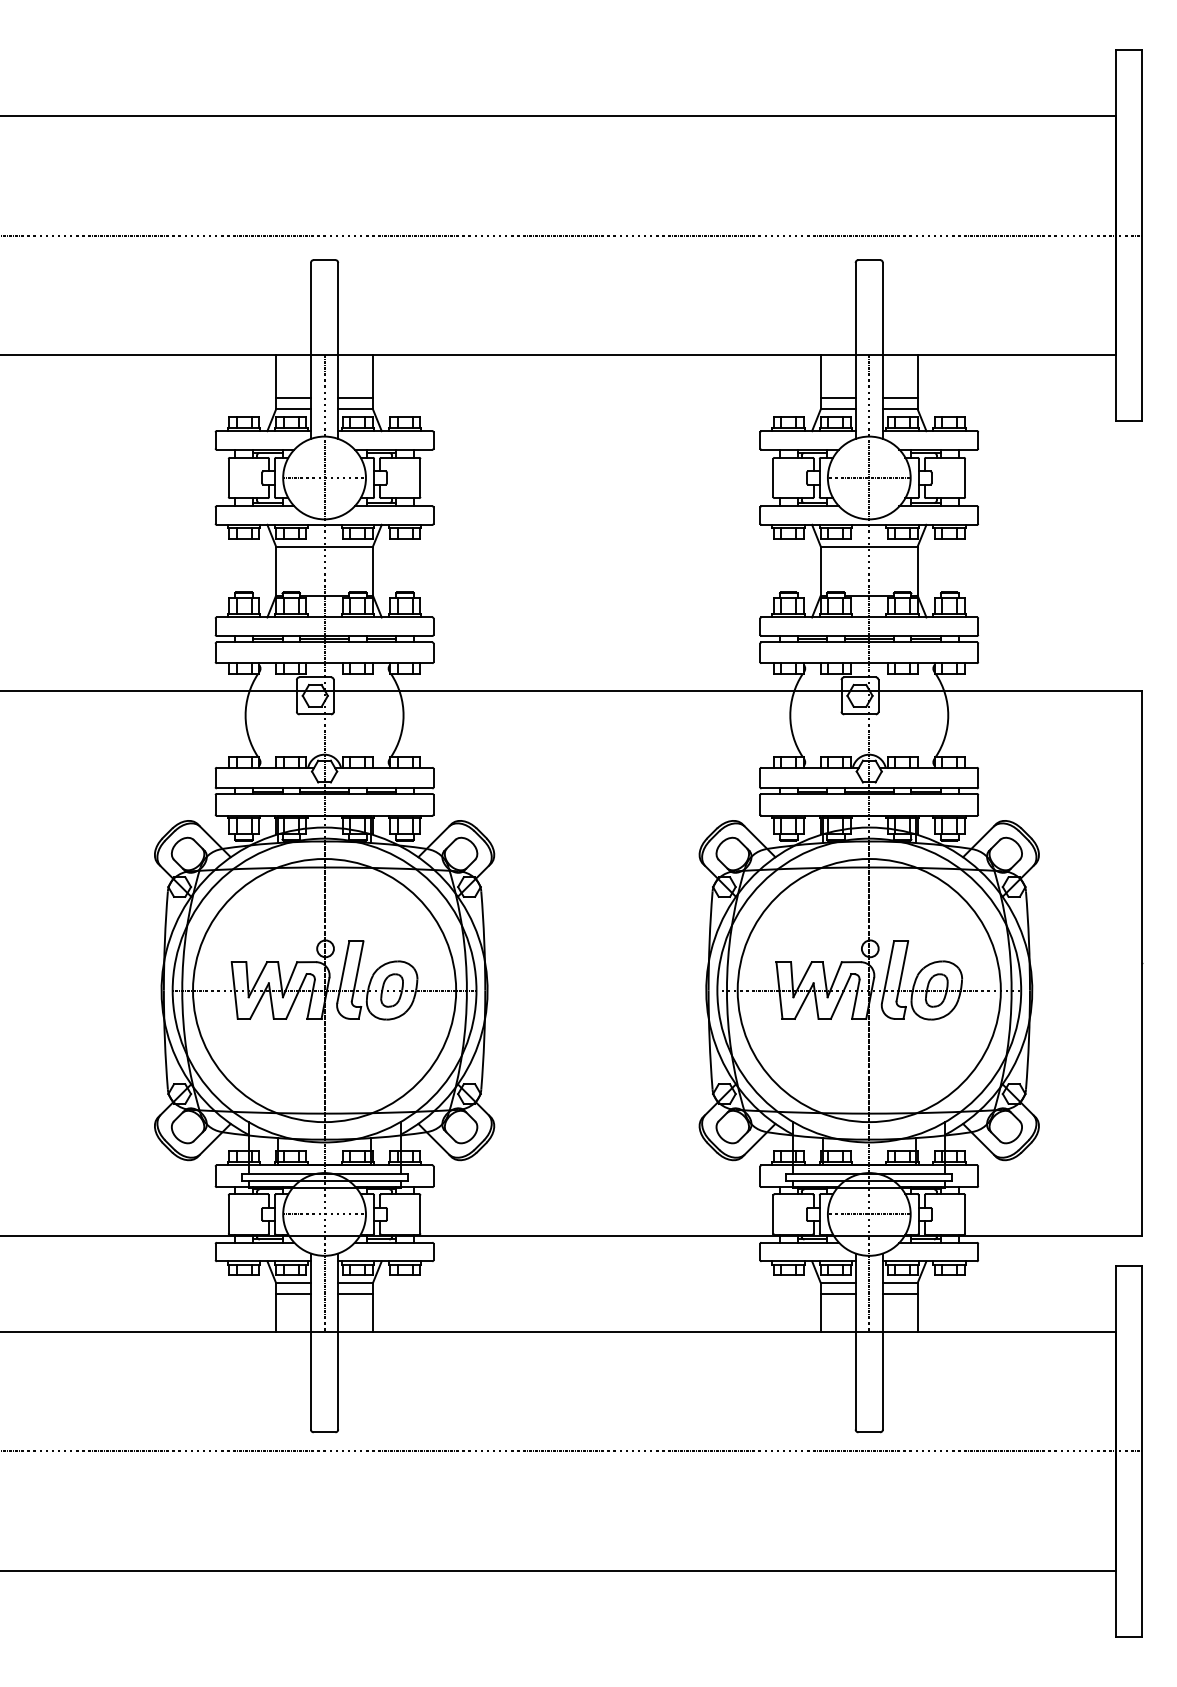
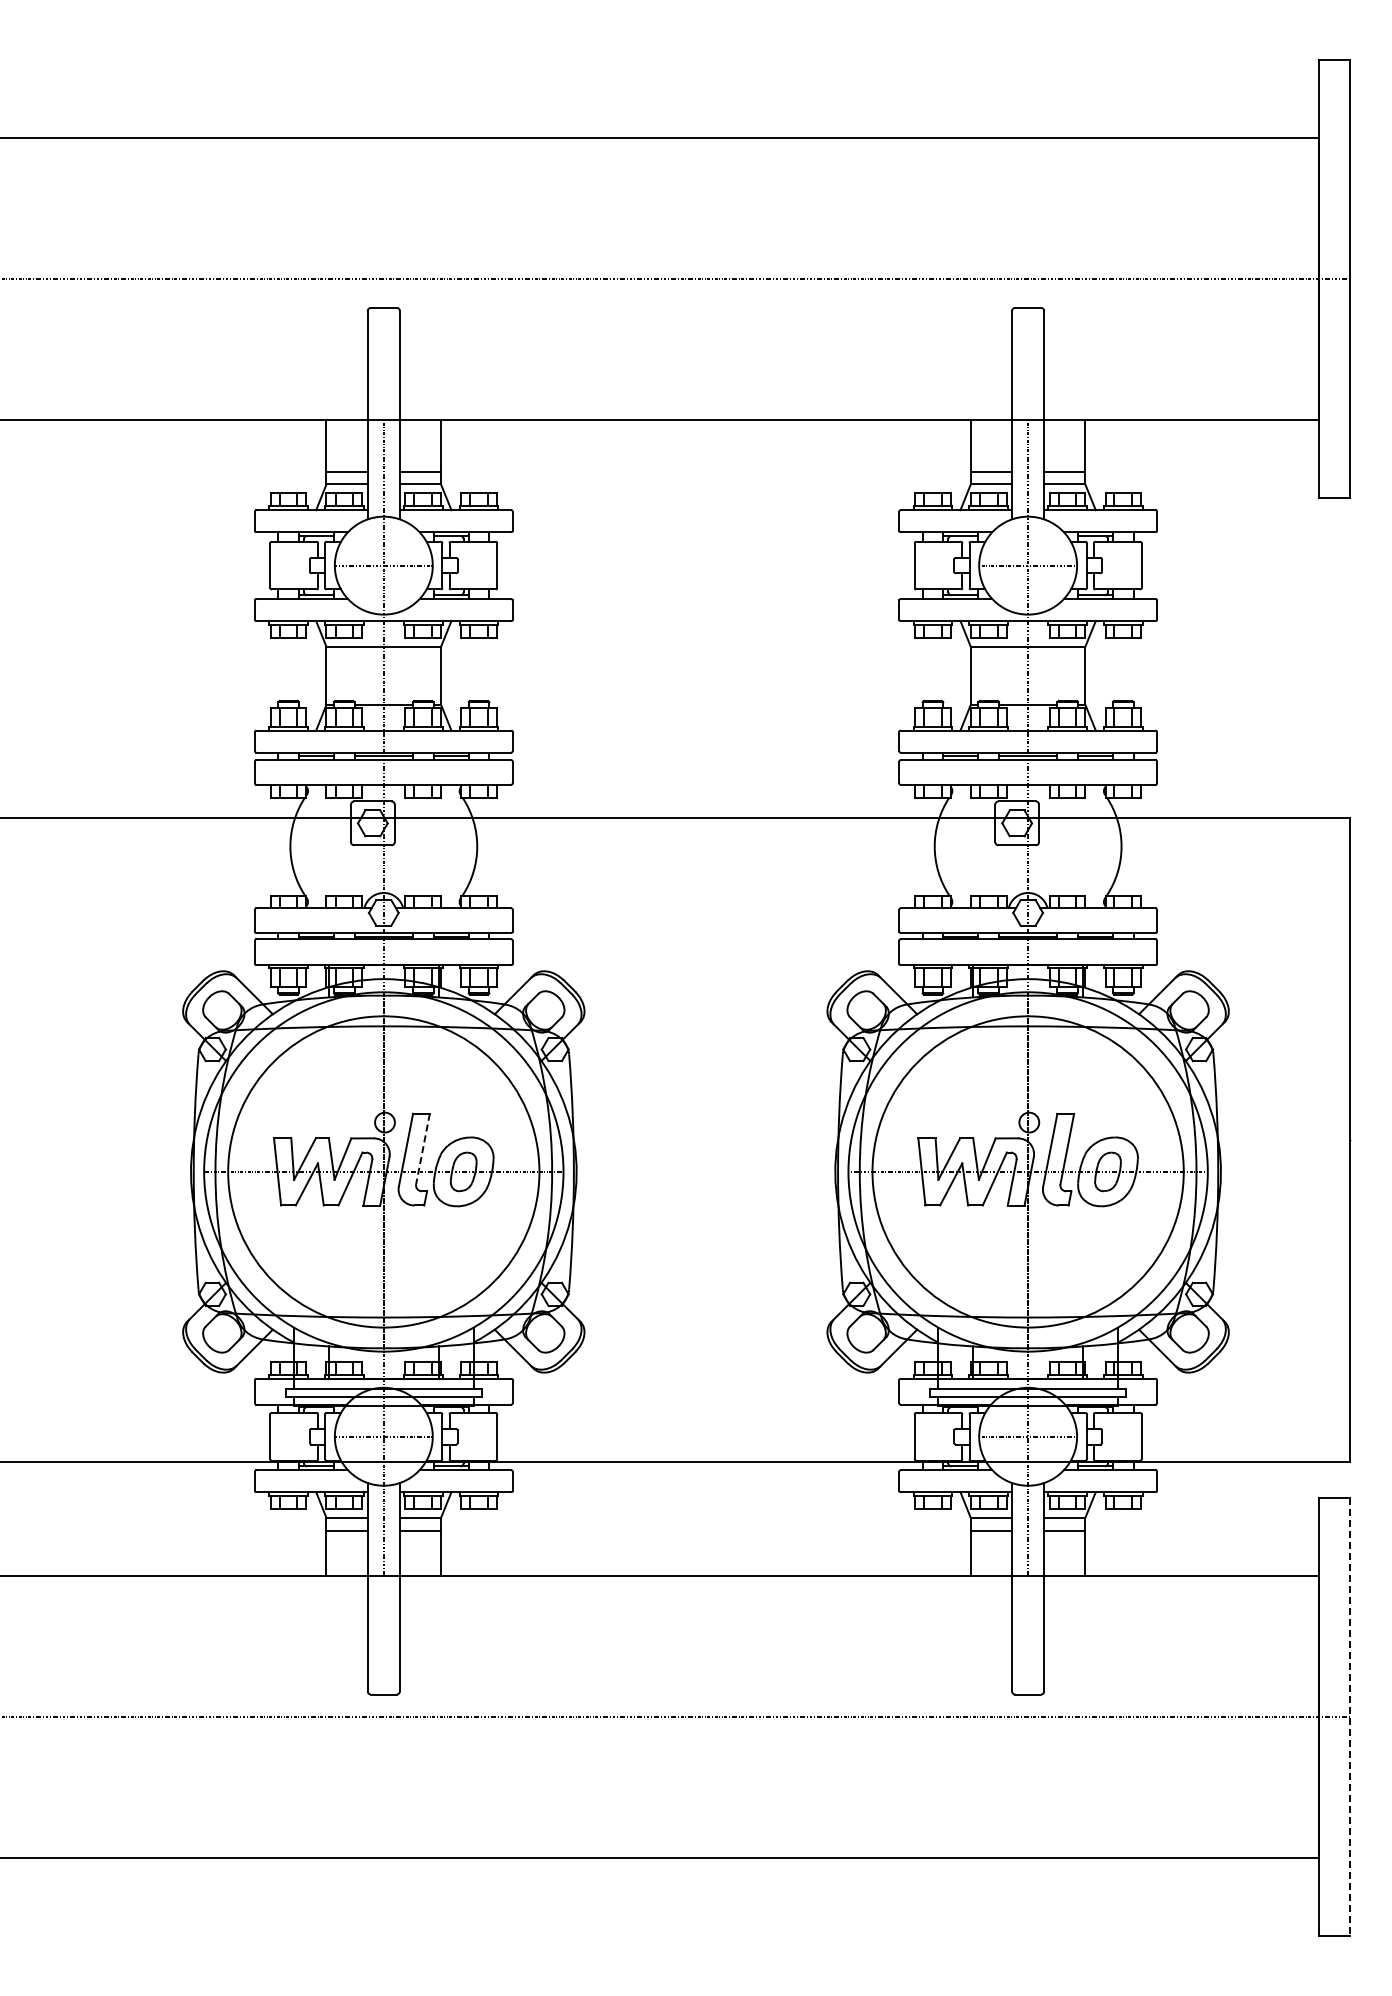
line: (358, 971) -> (423, 1149), solid -> dashed
line: (1141, 1451) -> (1350, 1717), solid -> dashed

